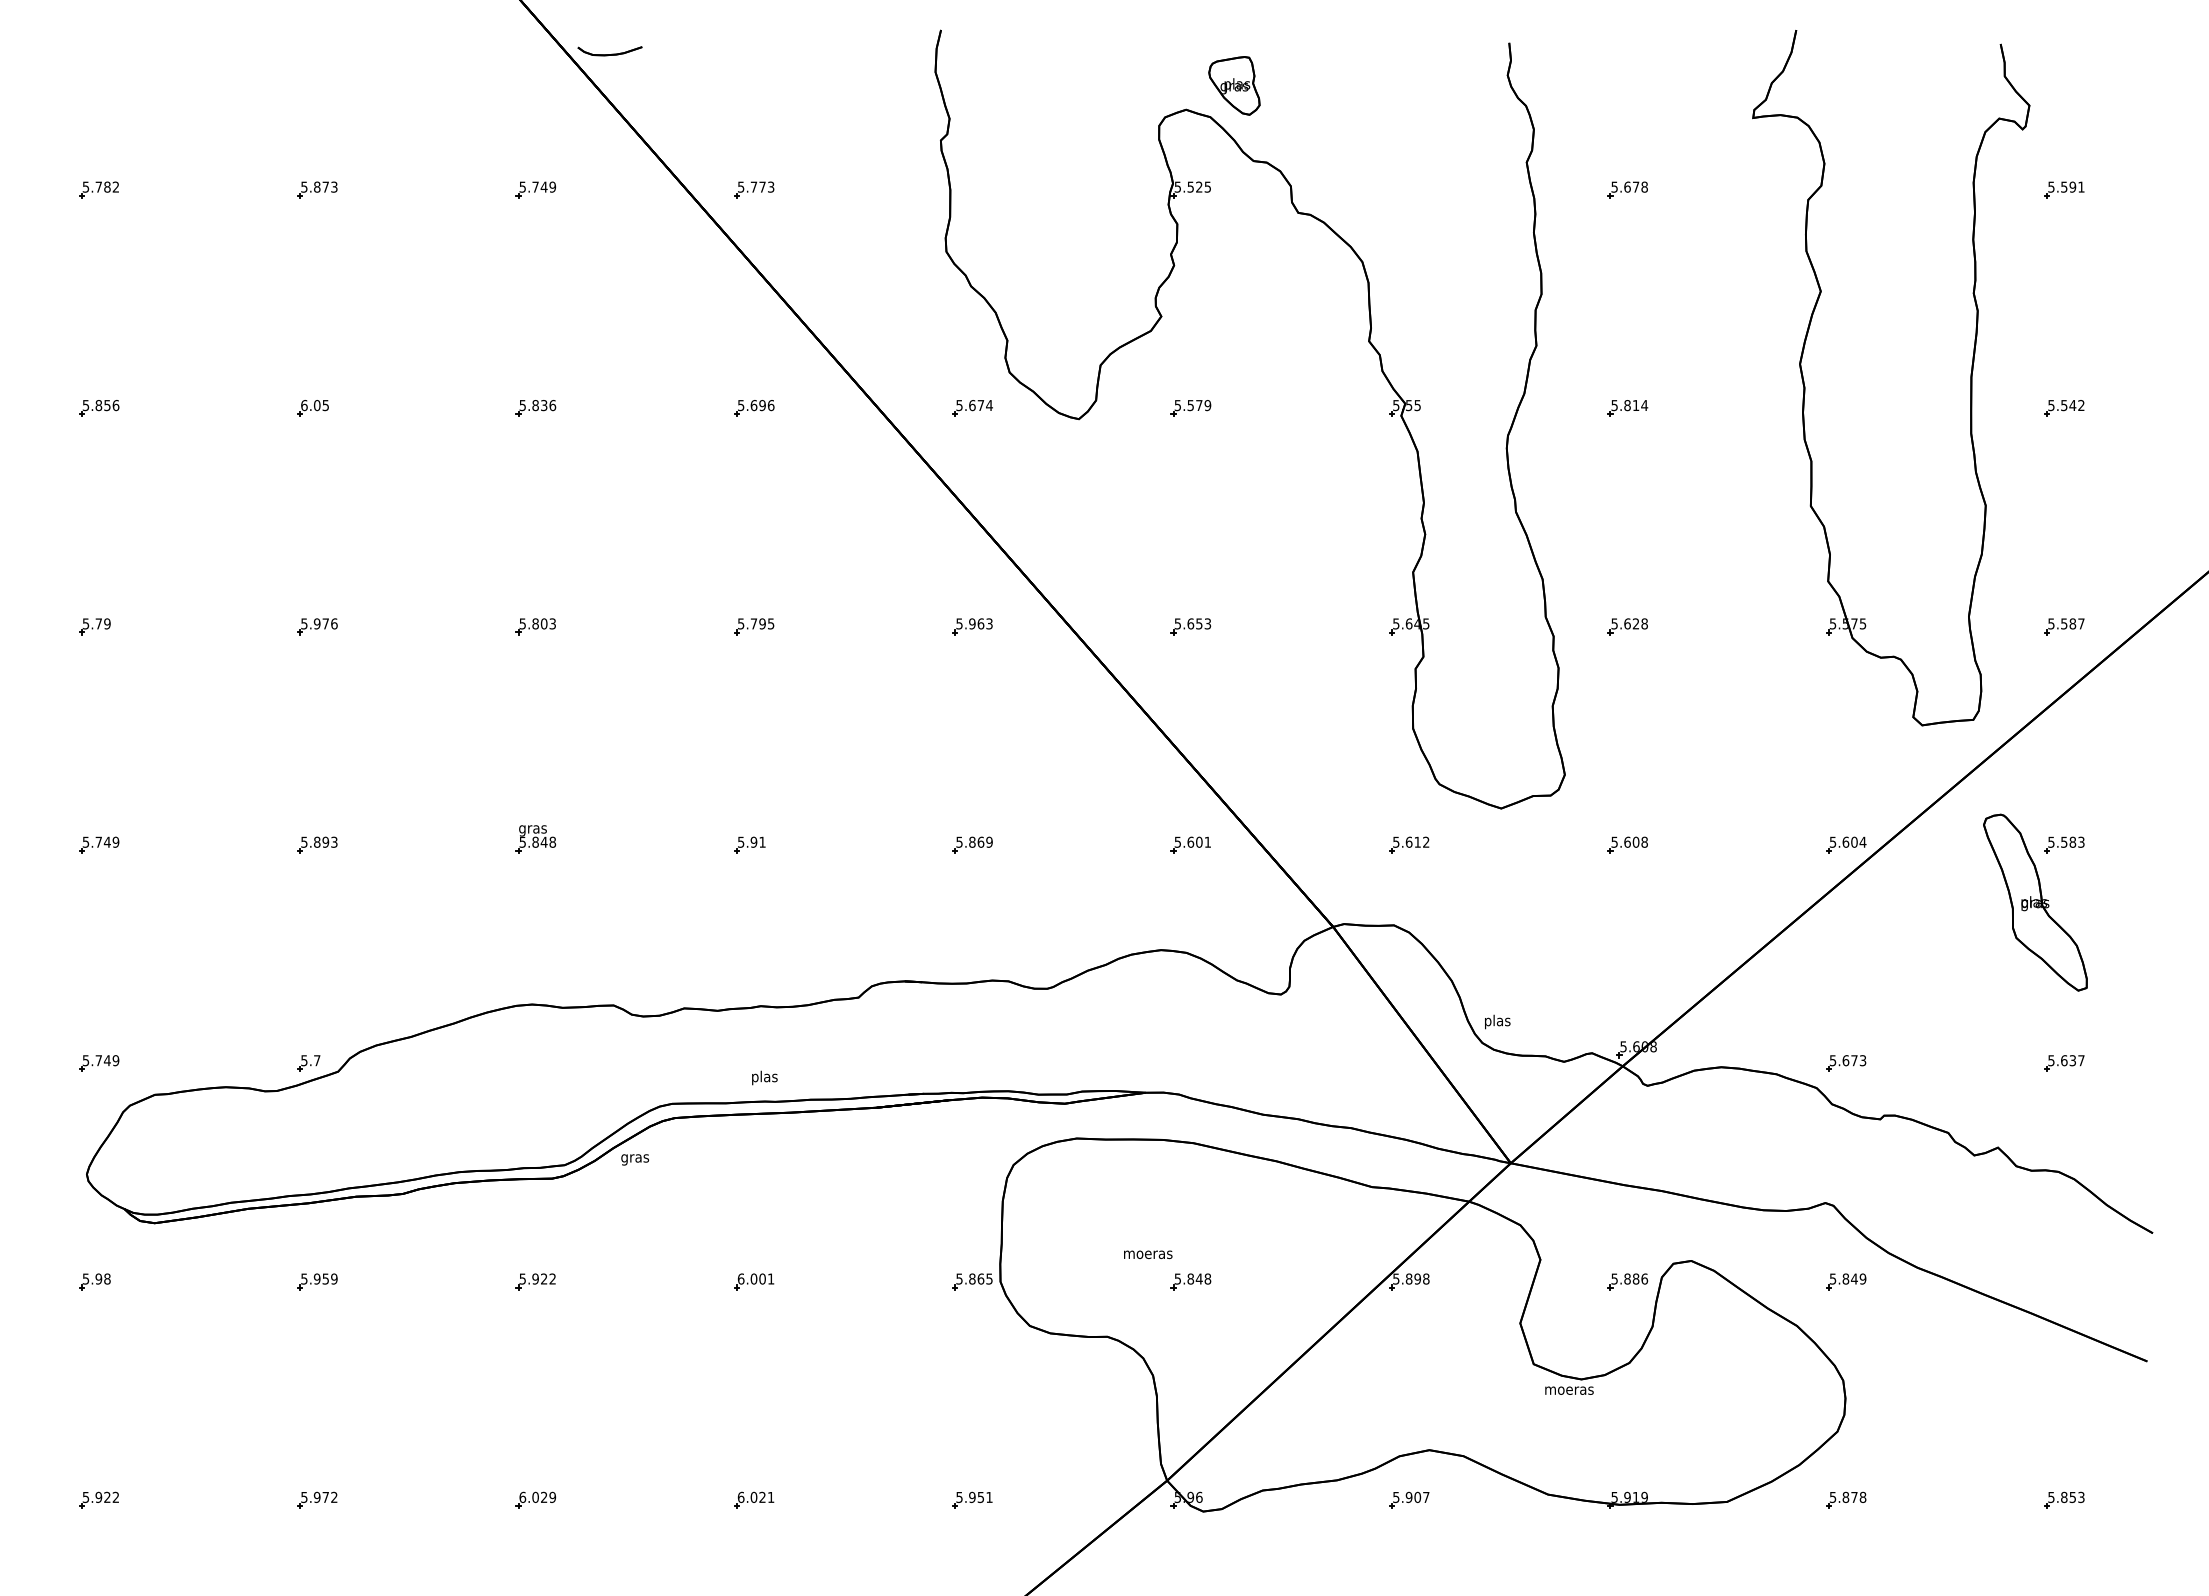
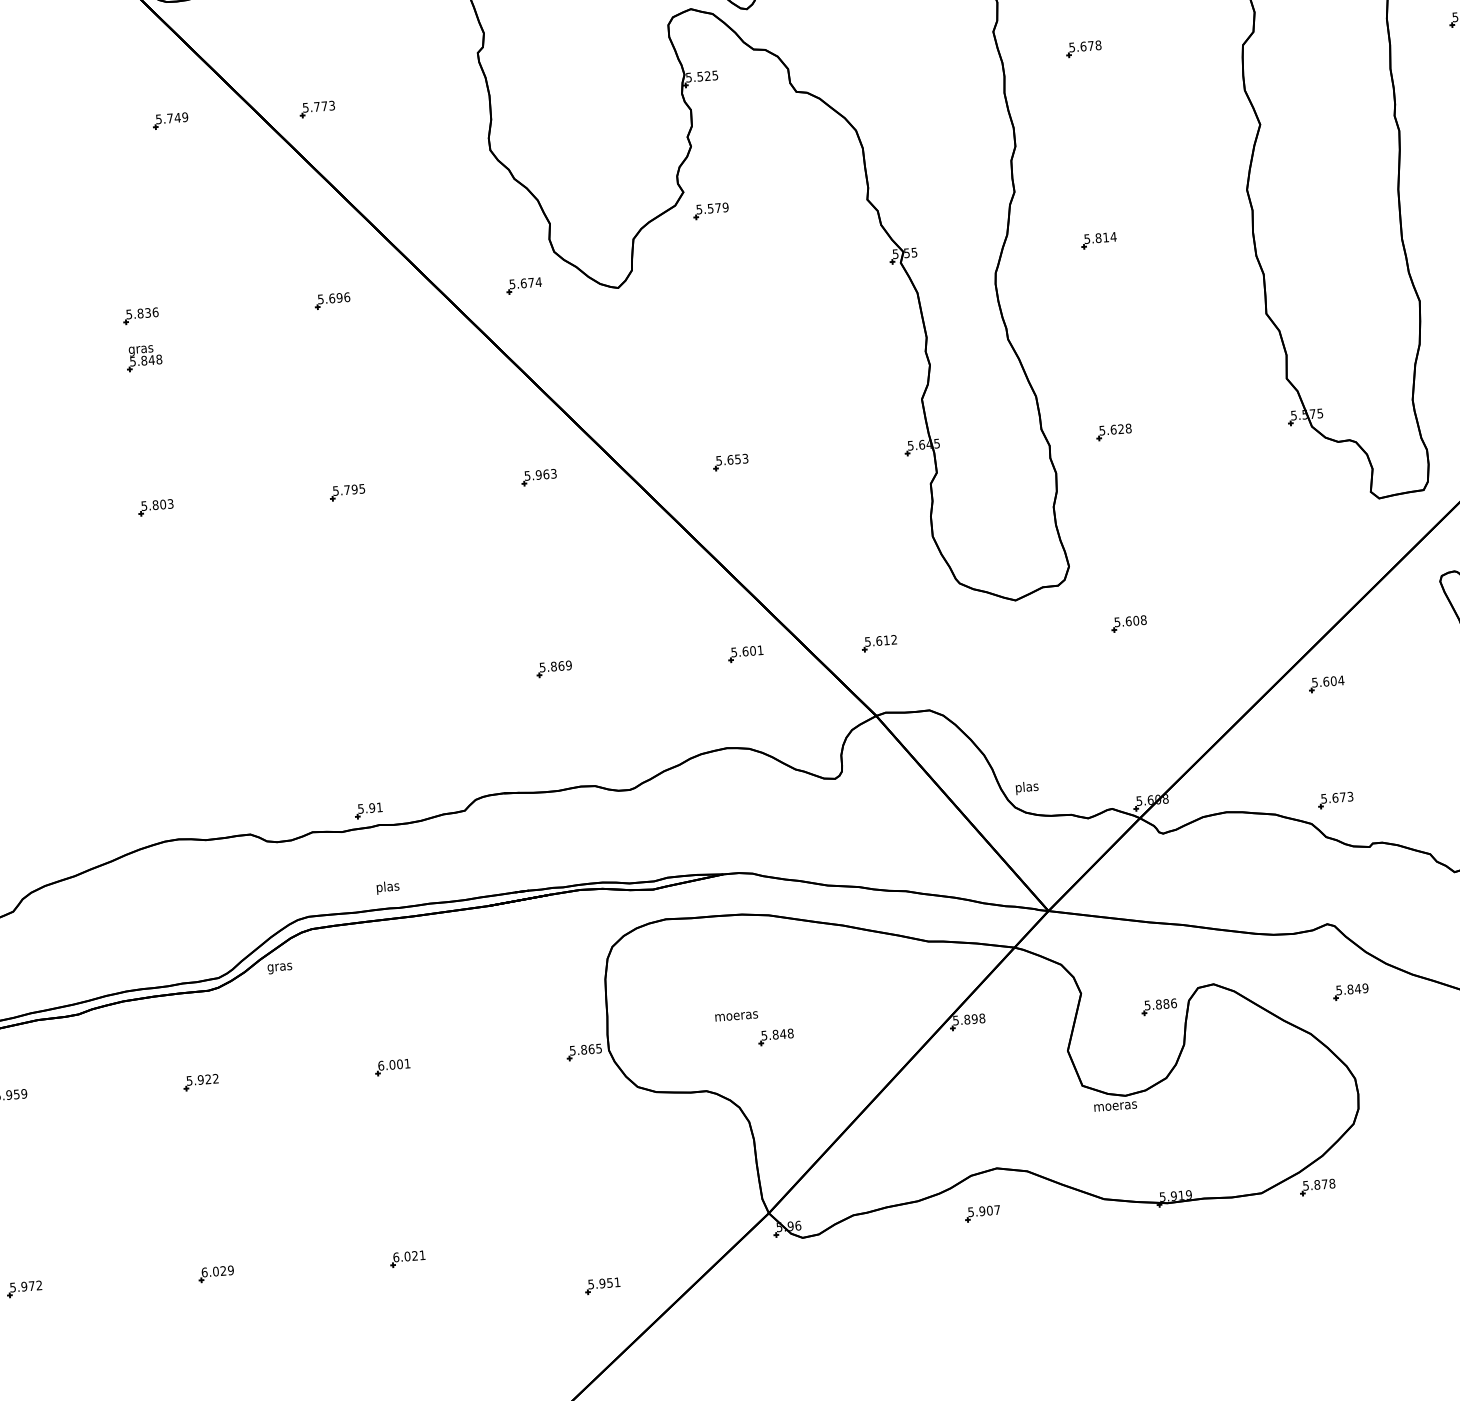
part: (535, 189) -> (170, 120), moved
part: (1190, 408) -> (710, 211), moved
part: (535, 839) -> (143, 358), moved
part: (749, 844) -> (368, 810), moved
part: (1409, 844) -> (879, 642), moved
part: (1846, 844) -> (1326, 683), moved
part: (972, 1499) -> (602, 1285), moved
part: (1846, 1499) -> (1317, 1186), moved

